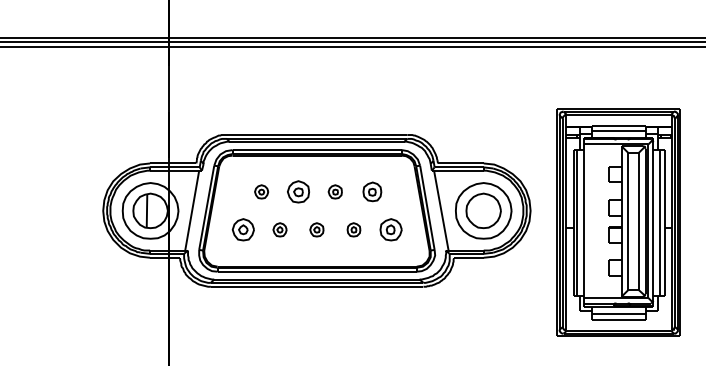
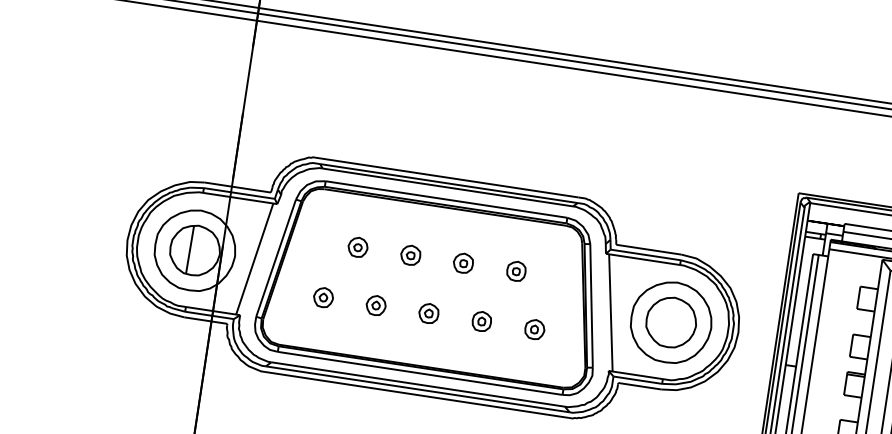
part: (298, 191) -> (410, 254), size x0.62
part: (372, 191) -> (516, 270), size x0.71
part: (242, 229) -> (322, 296), size x0.62
part: (390, 229) -> (534, 328), size x0.62

